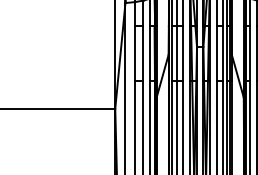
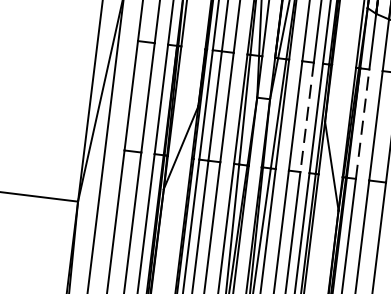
line: (250, 53) -> (362, 123), solid -> dashed
line: (222, 54) -> (306, 118), solid -> dashed

